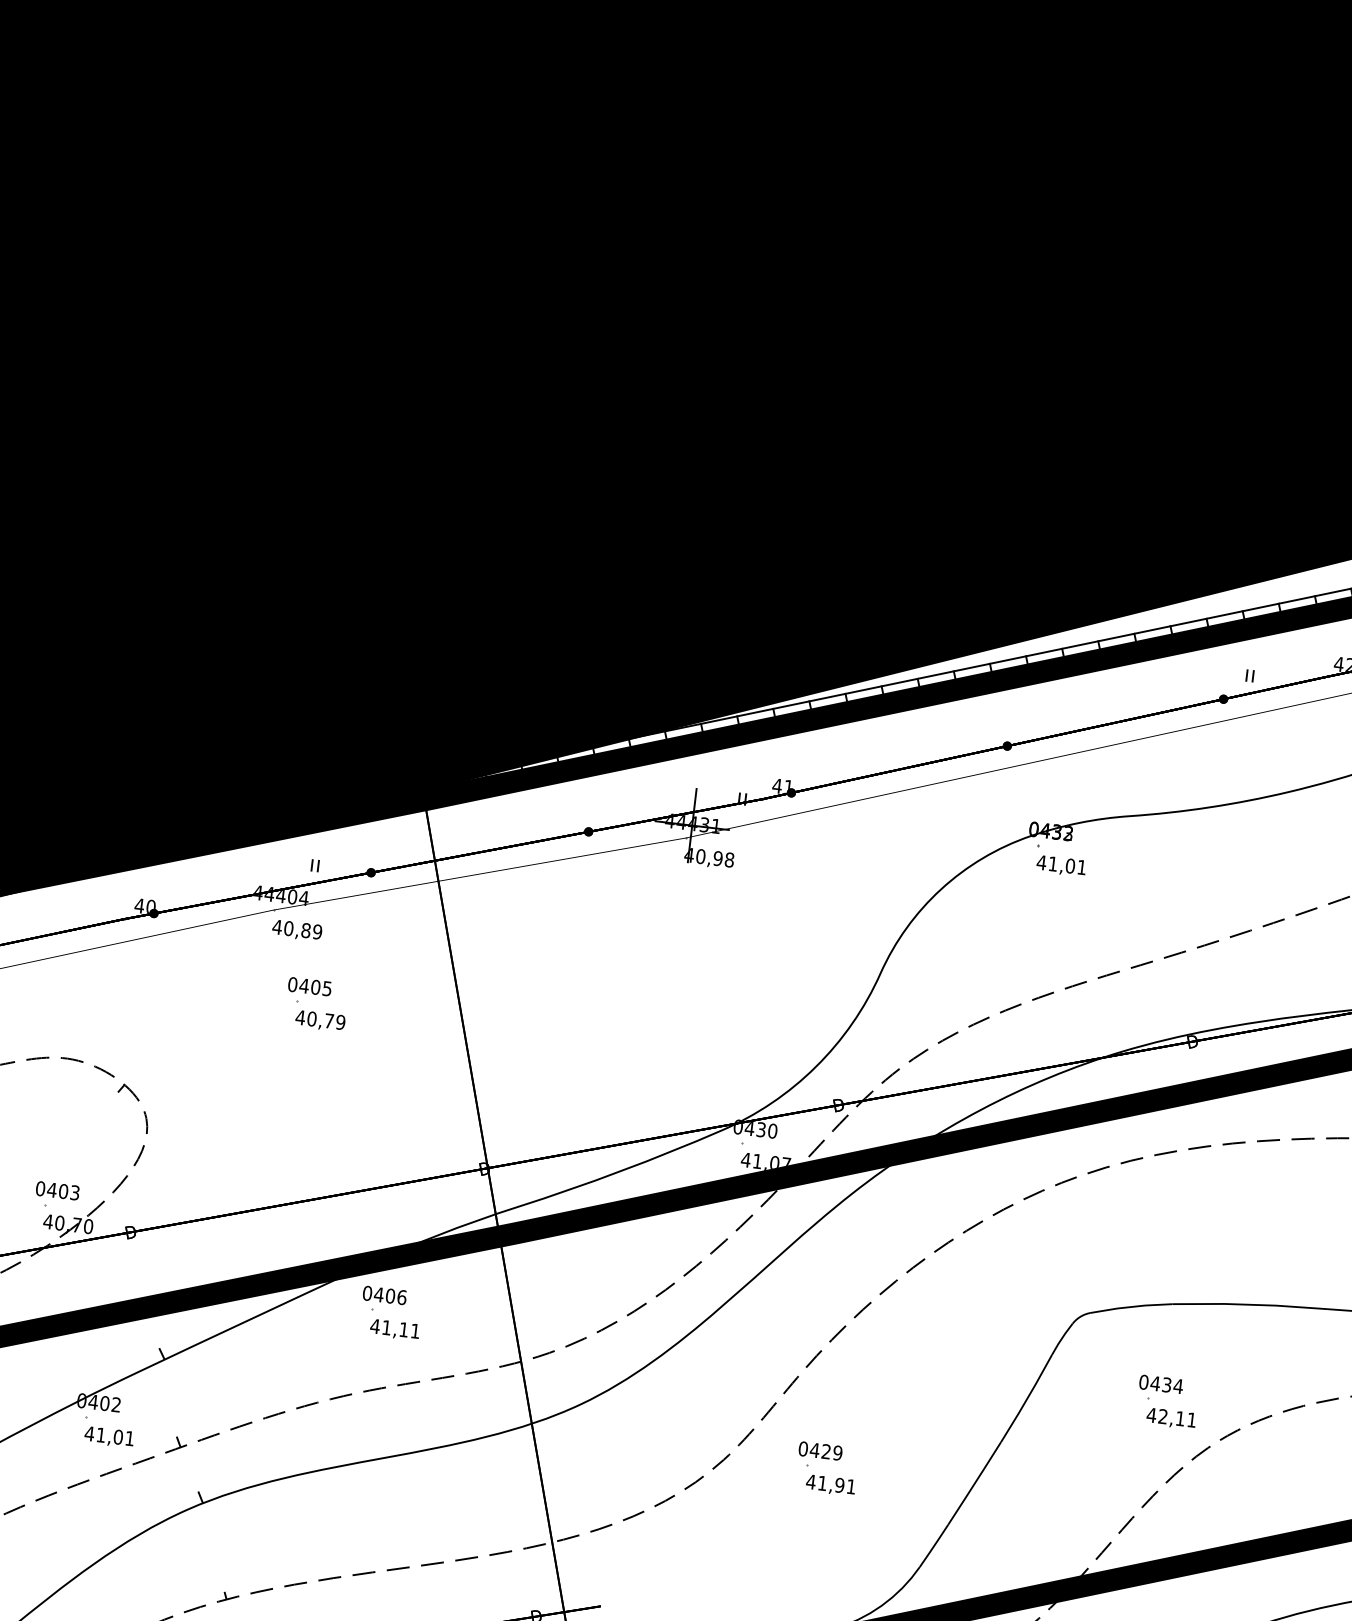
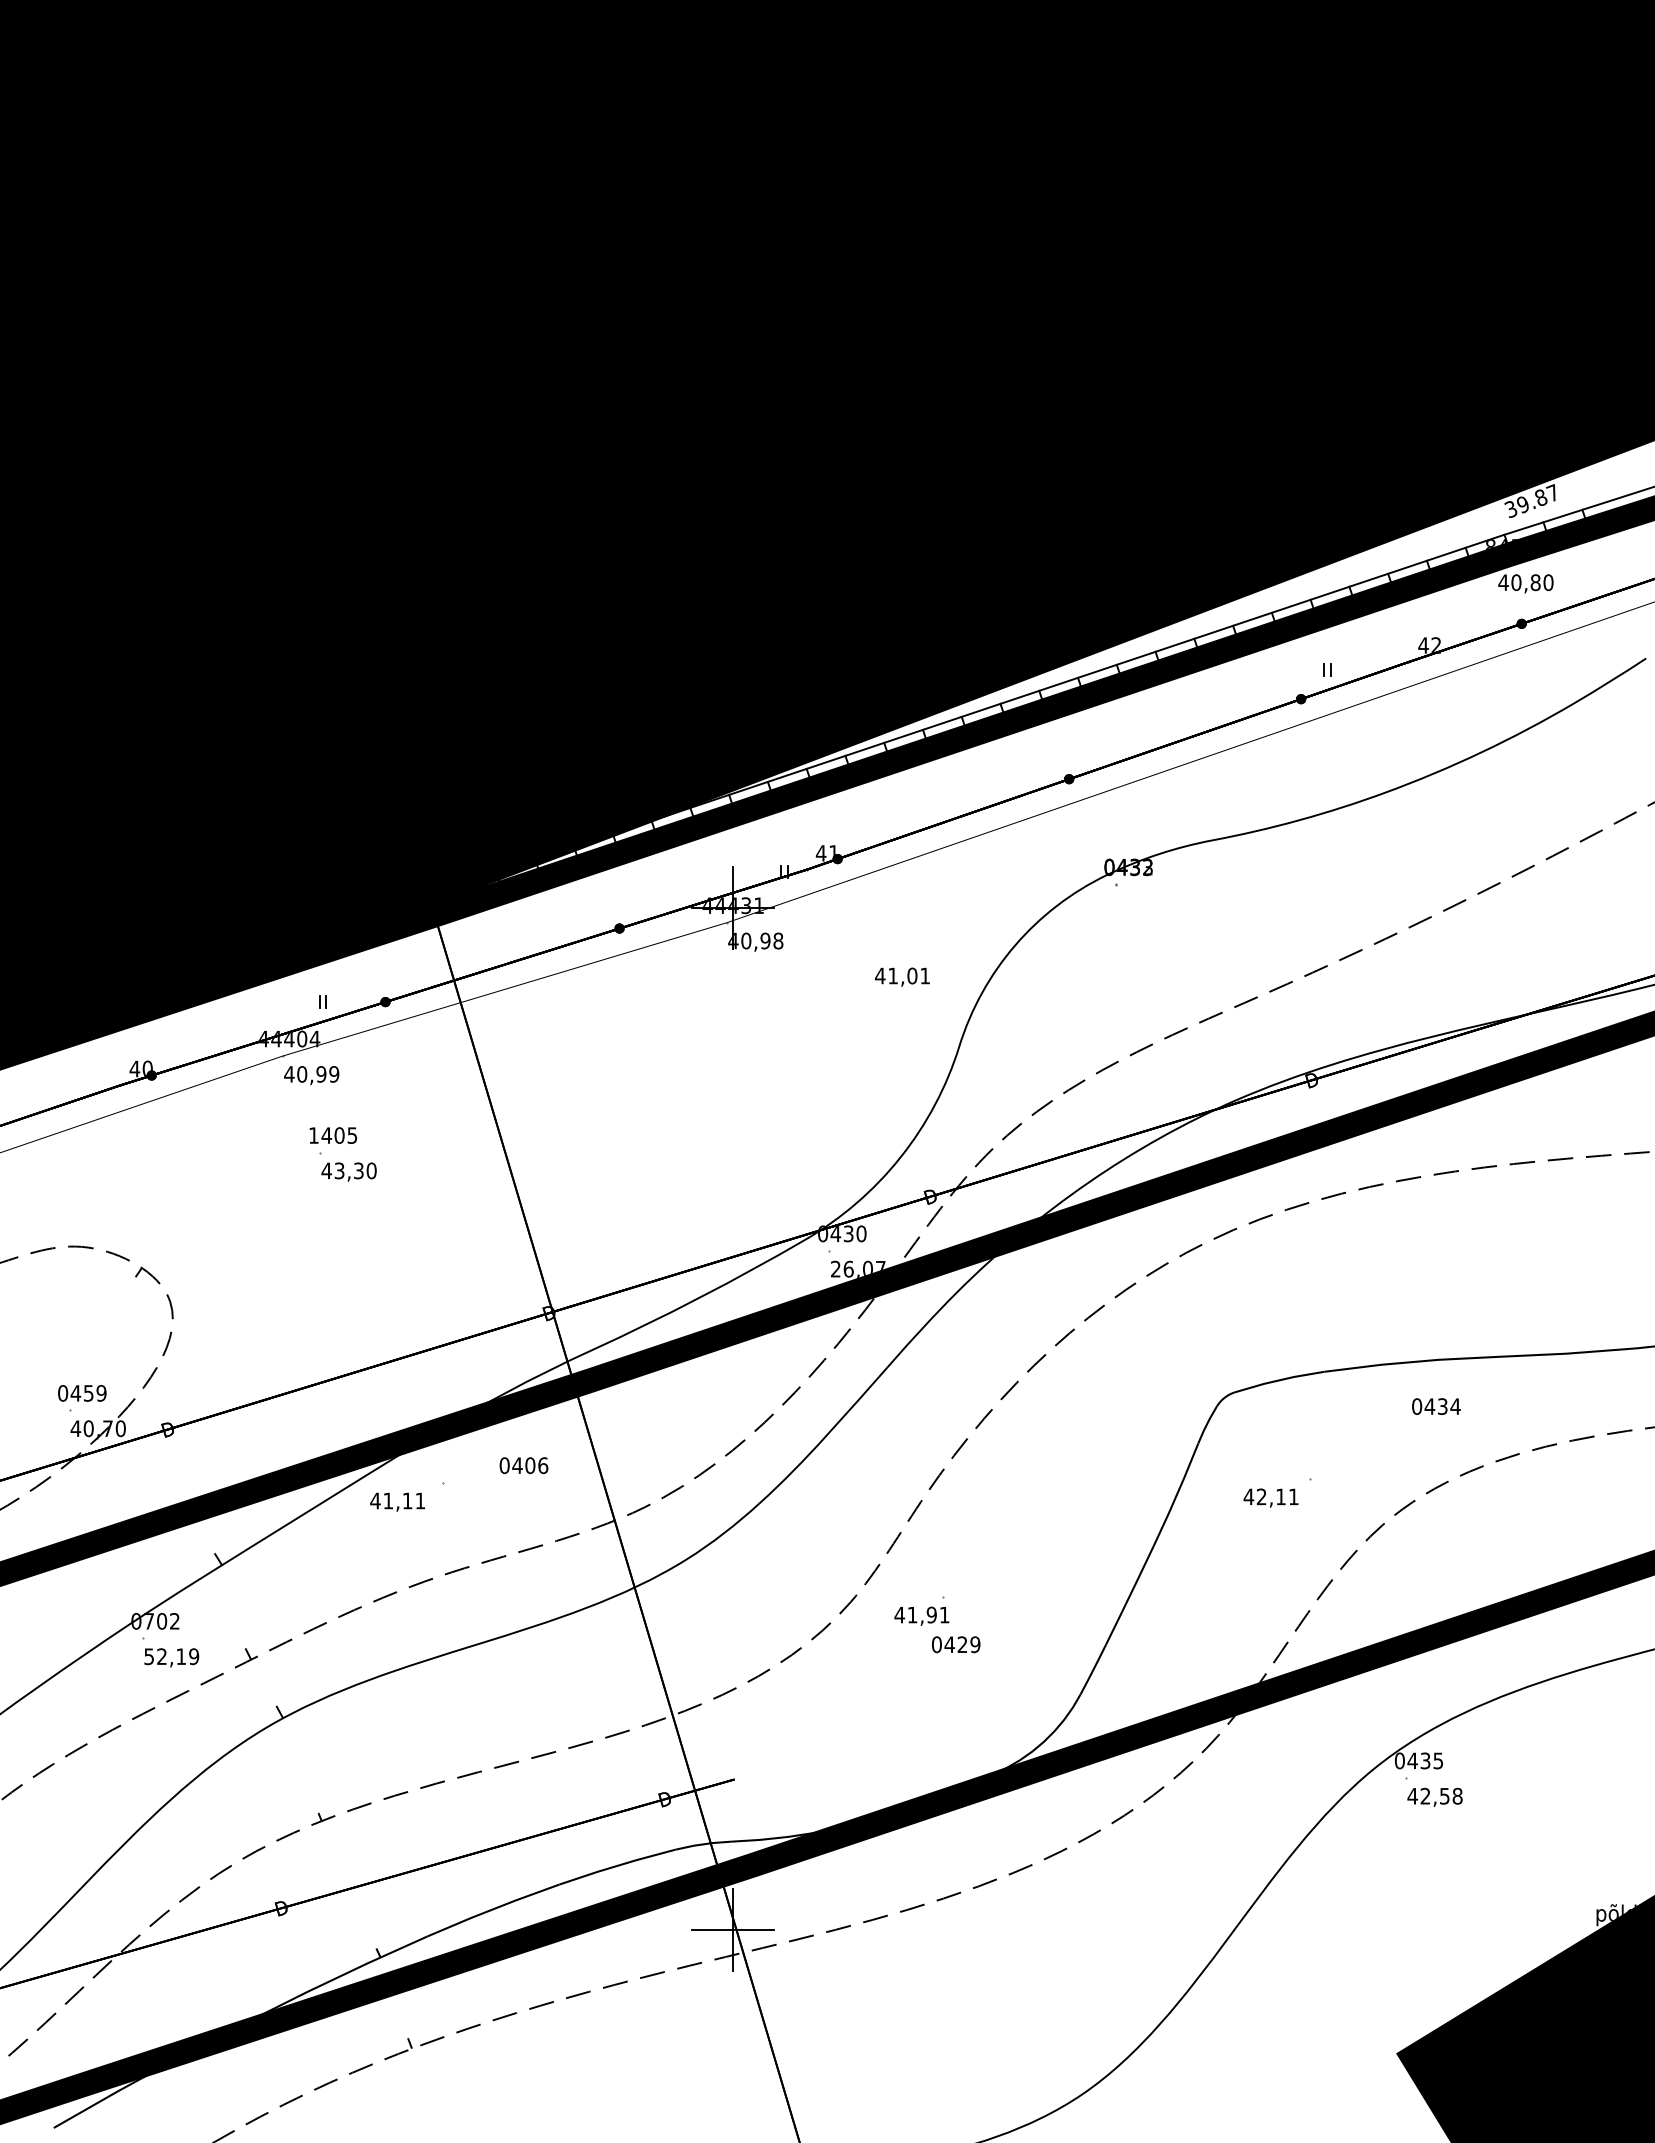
text: (1061, 865) -> (902, 976), moved
text: (306, 930) -> (321, 1074), 40,89 -> 40,99
text: (292, 984) -> (313, 1135), 0 -> 1
text: (326, 1020) -> (355, 1170), 40,79 -> 43,30
text: (751, 1160) -> (841, 1268), 41,07 -> 26,07
text: (68, 1192) -> (94, 1393), 403 -> 459
text: (384, 1295) -> (523, 1465), moved
text: (394, 1329) -> (397, 1501), moved
text: (1161, 1384) -> (1436, 1406), moved
text: (92, 1402) -> (148, 1621), 402 -> 702
text: (1170, 1418) -> (1270, 1497), moved
text: (109, 1436) -> (171, 1656), 41,01 -> 52,19
text: (820, 1450) -> (956, 1644), moved
text: (830, 1484) -> (921, 1615), moved

